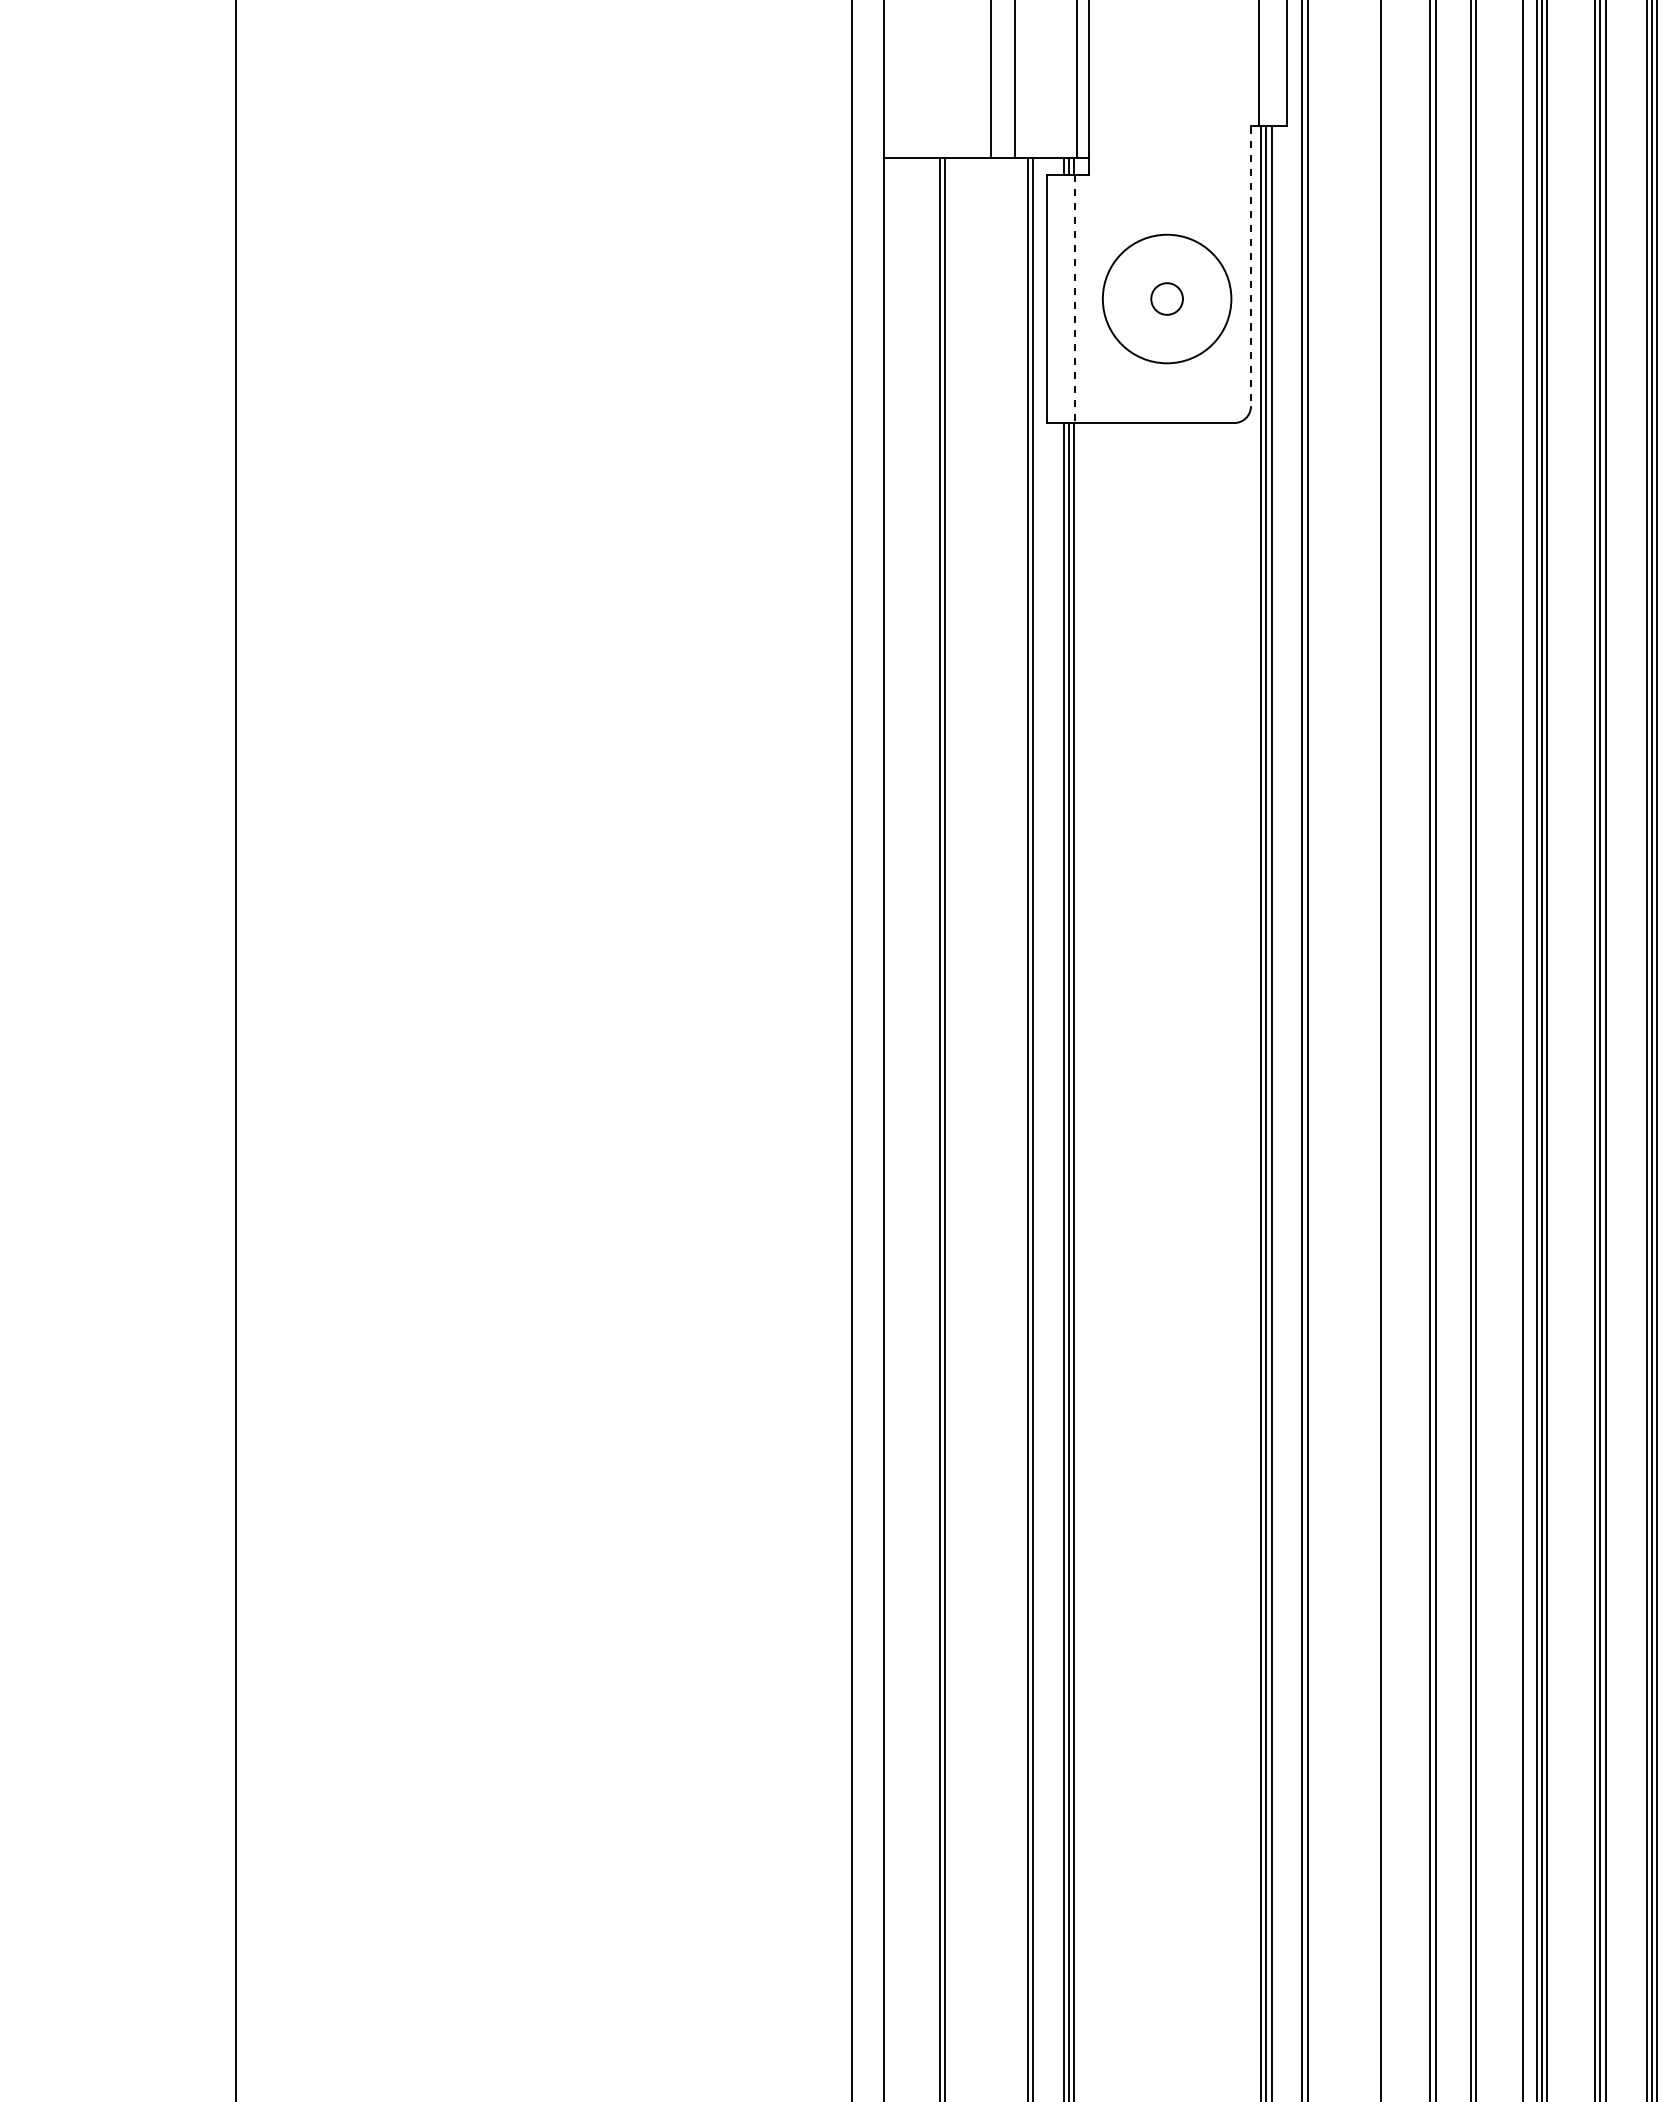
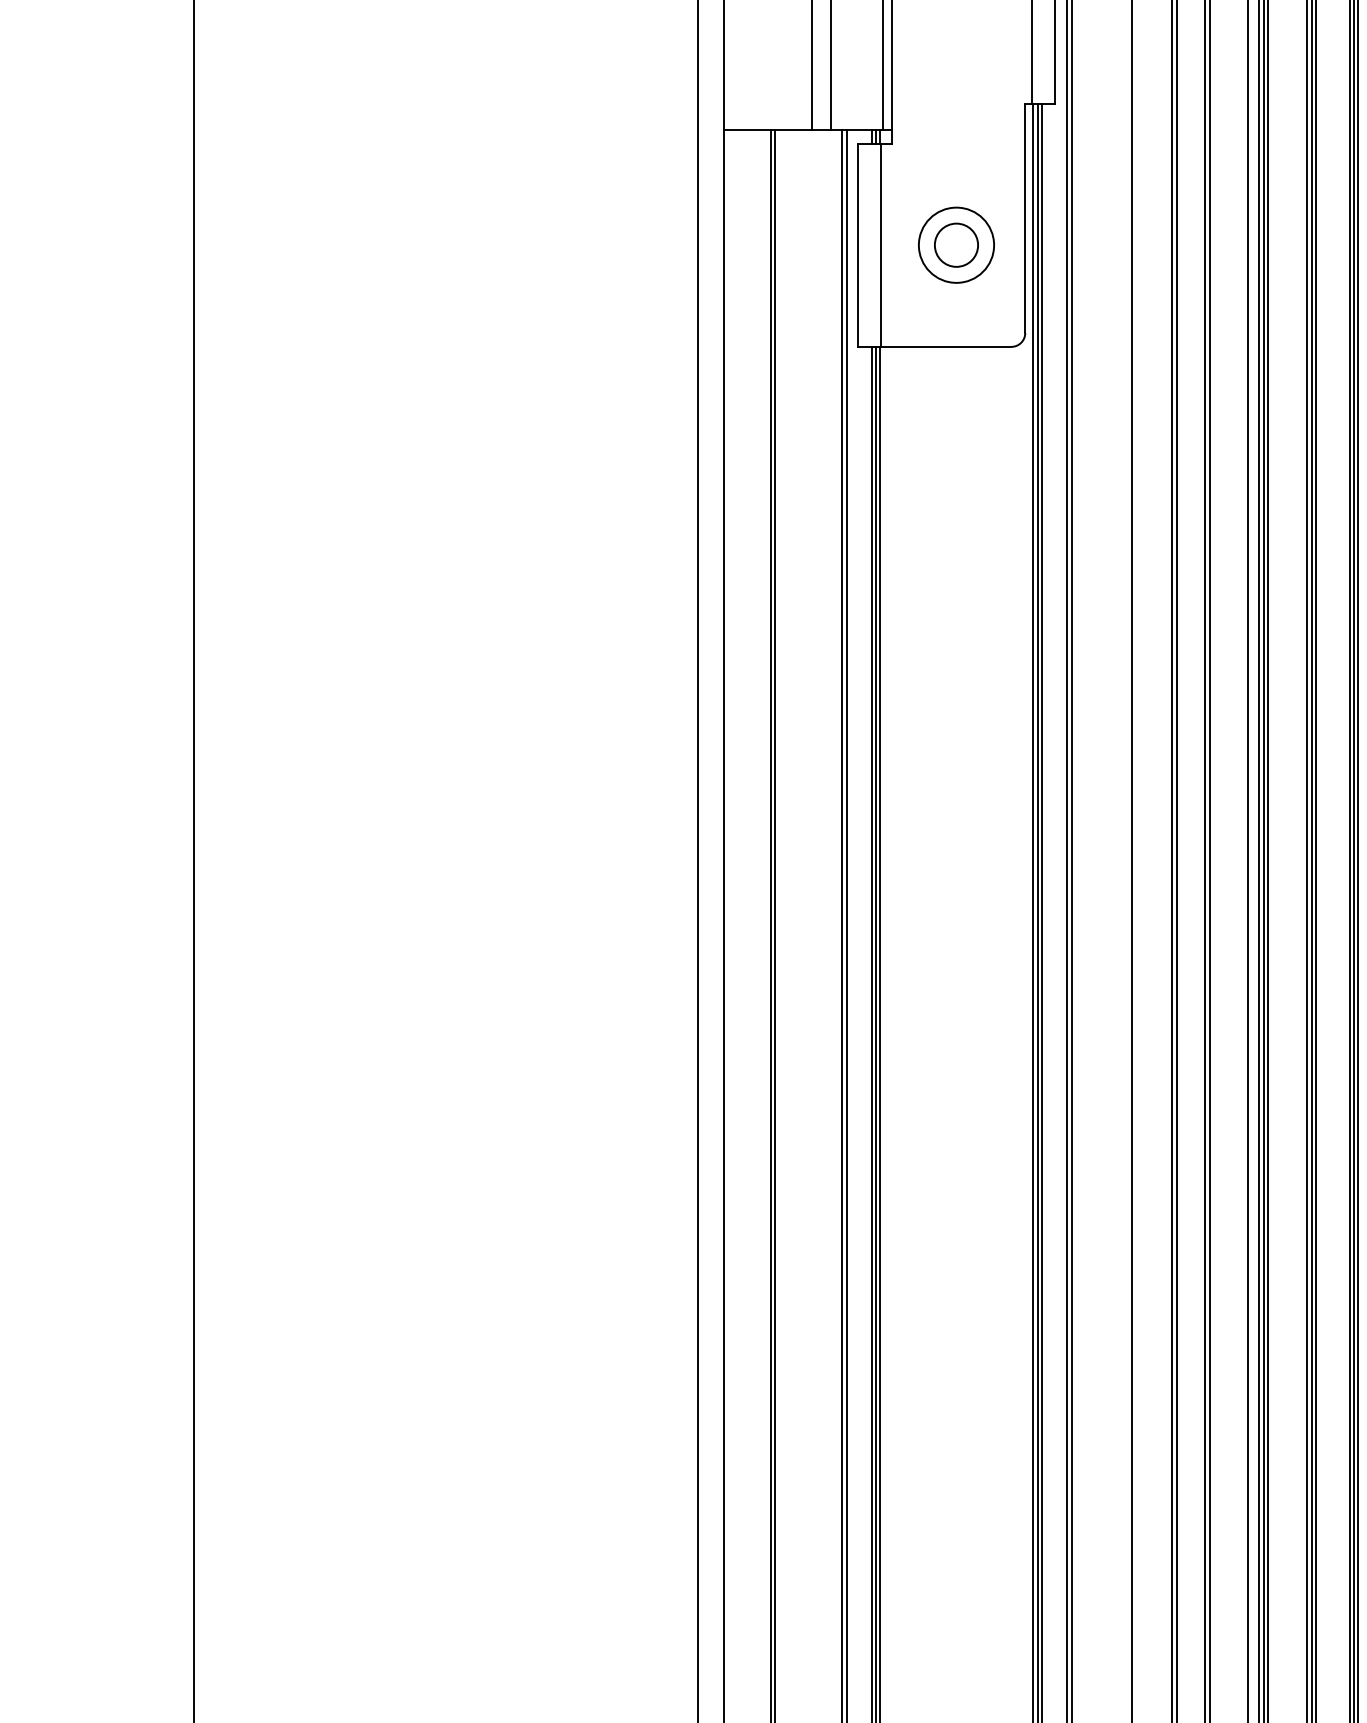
line: (1251, 266) -> (1025, 218), dashed -> solid
circle: (1166, 298) -> (955, 244), size x1.67
circle: (1167, 298) -> (956, 244), size x0.71
line: (1074, 299) -> (880, 245), dashed -> solid

